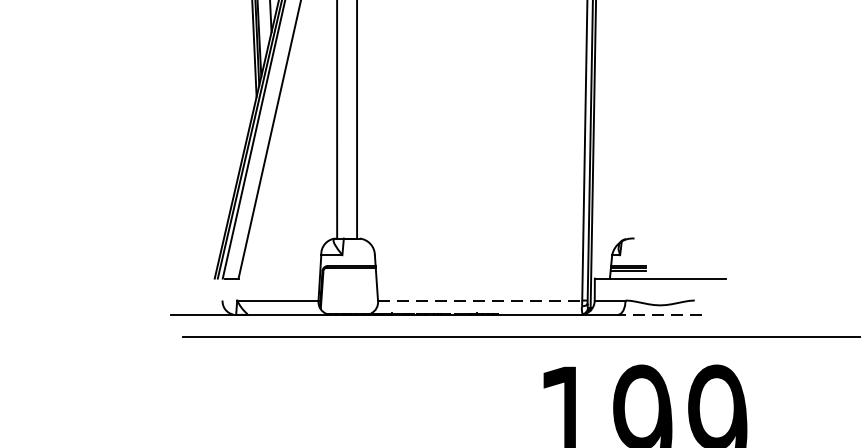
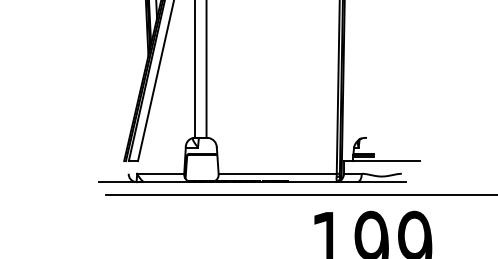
line: (481, 300) -> (278, 173), dashed -> solid
line: (659, 315) -> (381, 182), dashed -> solid

